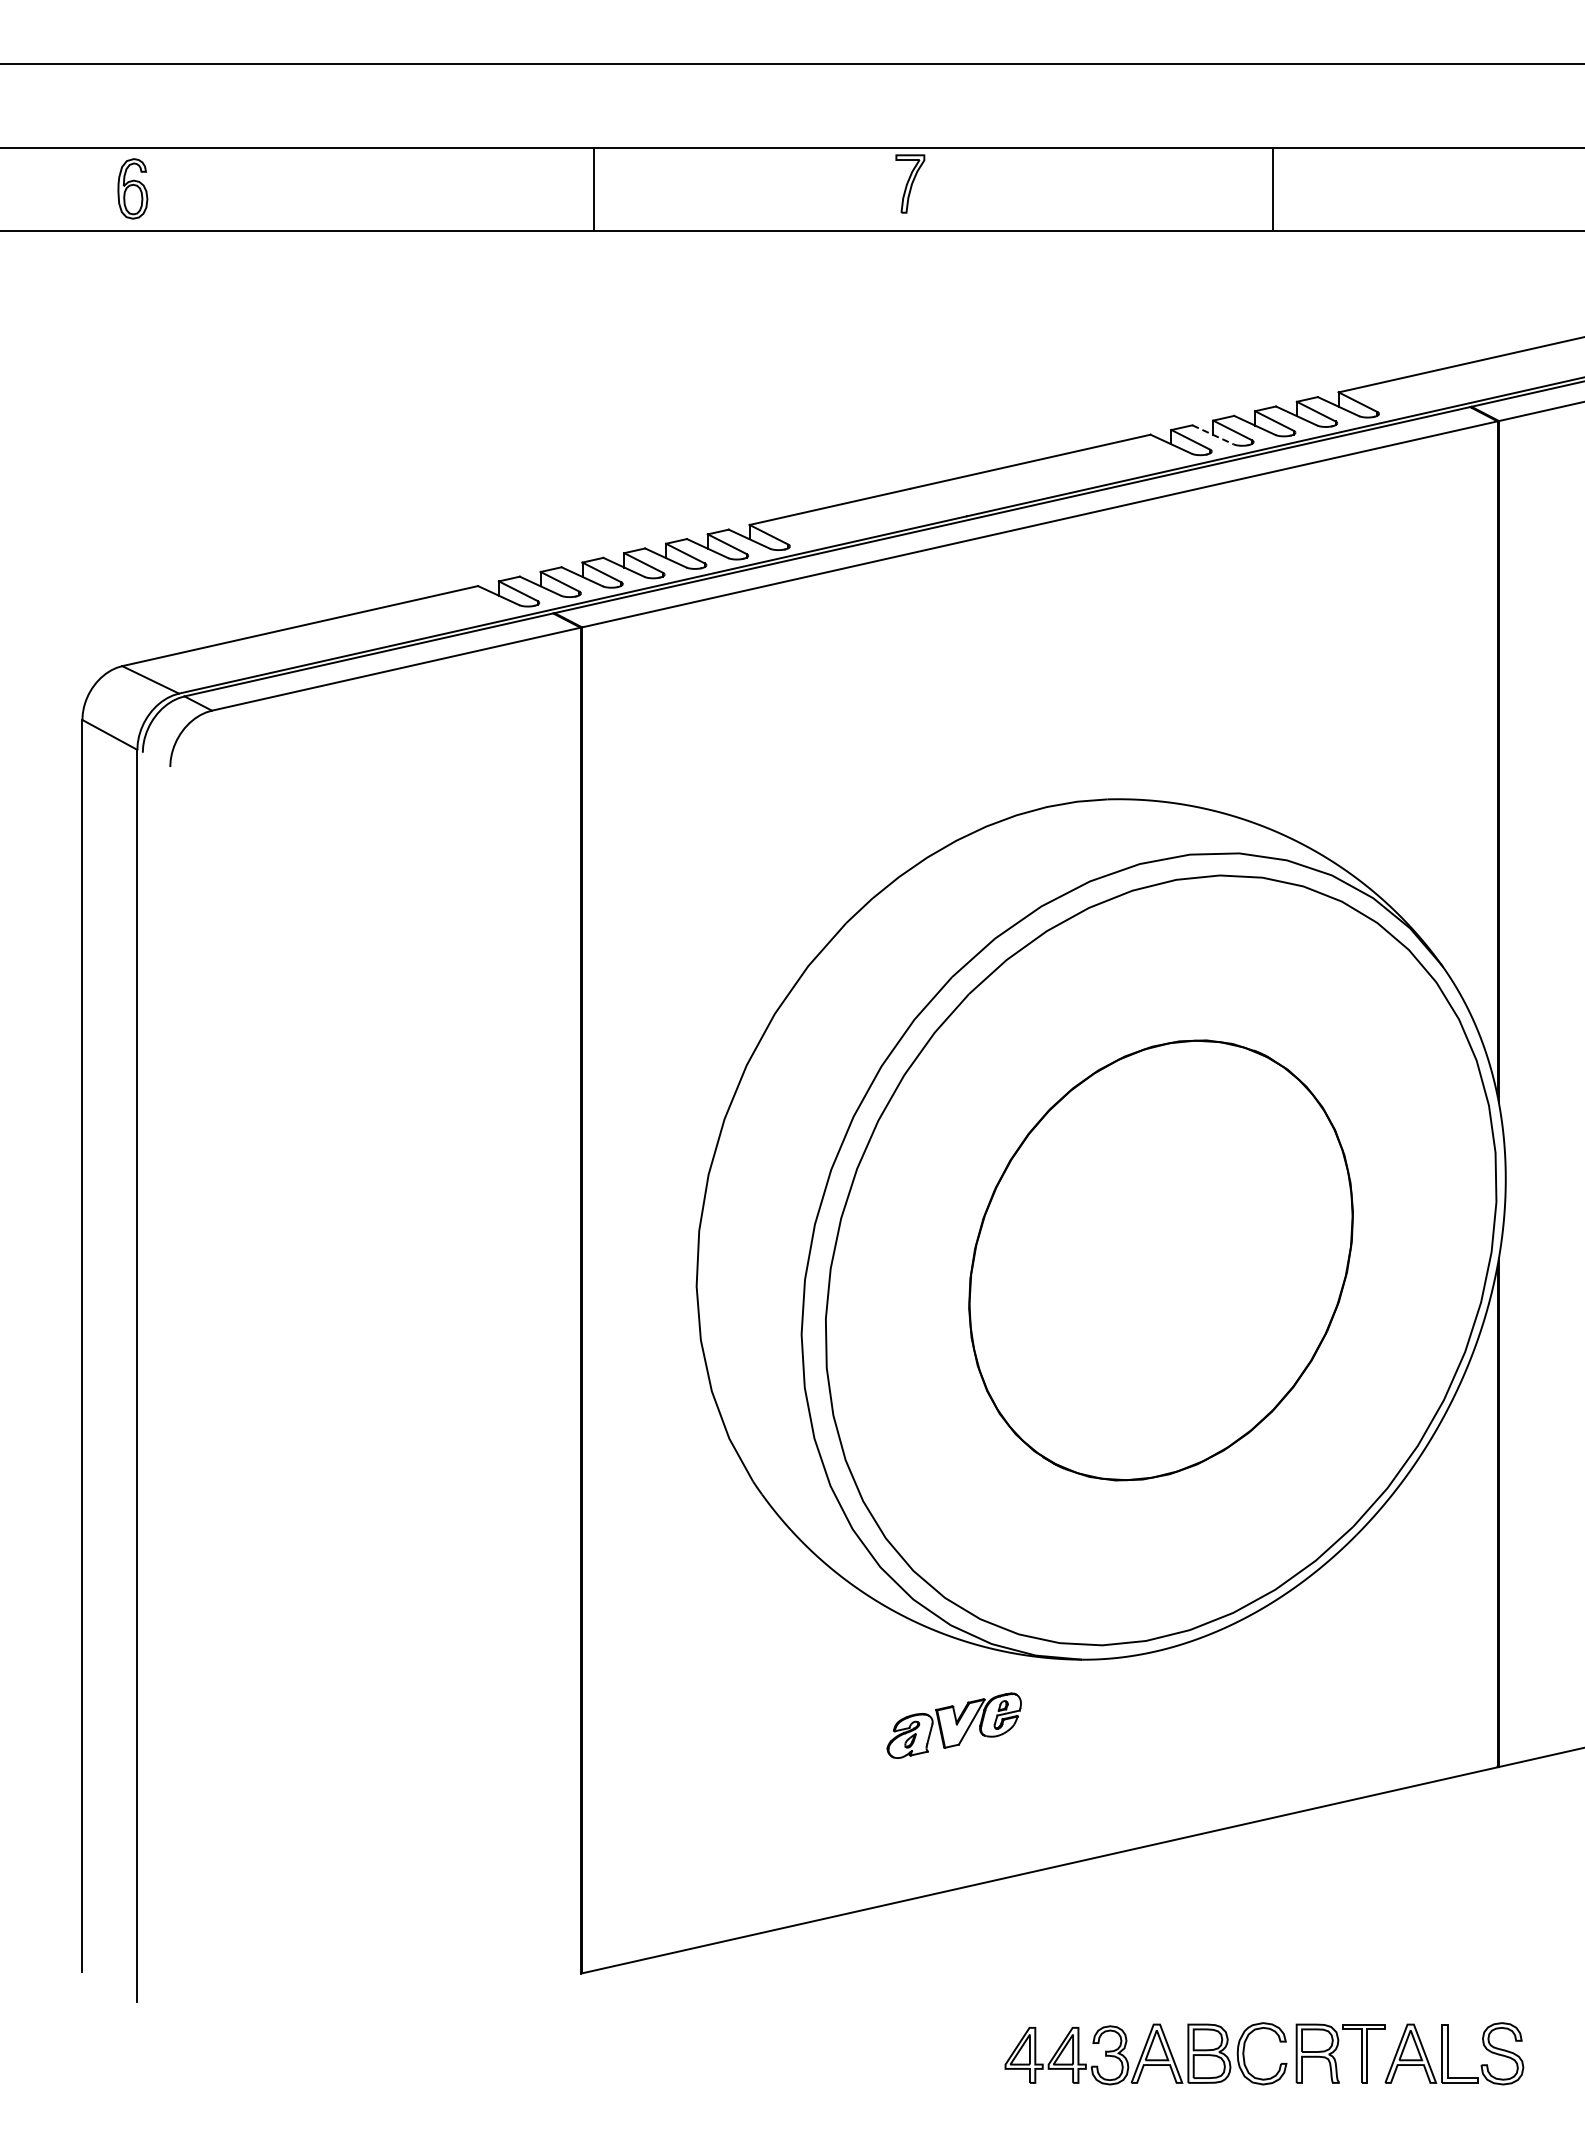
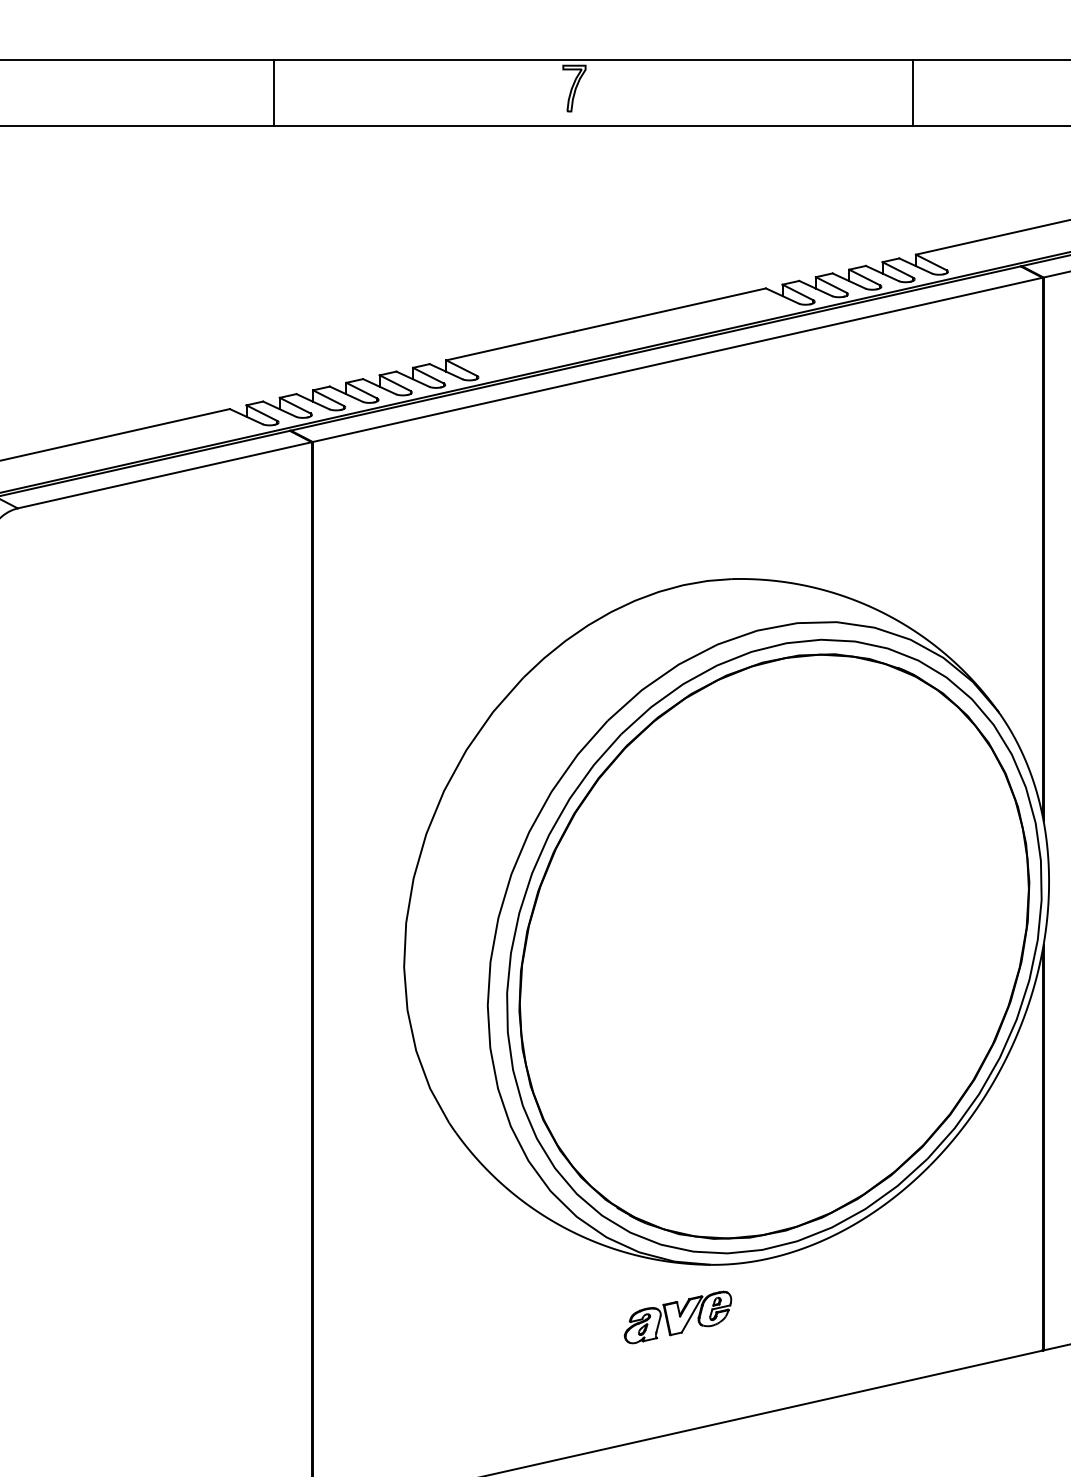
line: (594, 189) -> (274, 92), moved
line: (1272, 189) -> (912, 92), moved
line: (1213, 434) -> (816, 288), dashed -> solid
part: (1160, 1260) -> (773, 946), size x1.67
part: (953, 1725) -> (677, 1317), moved

